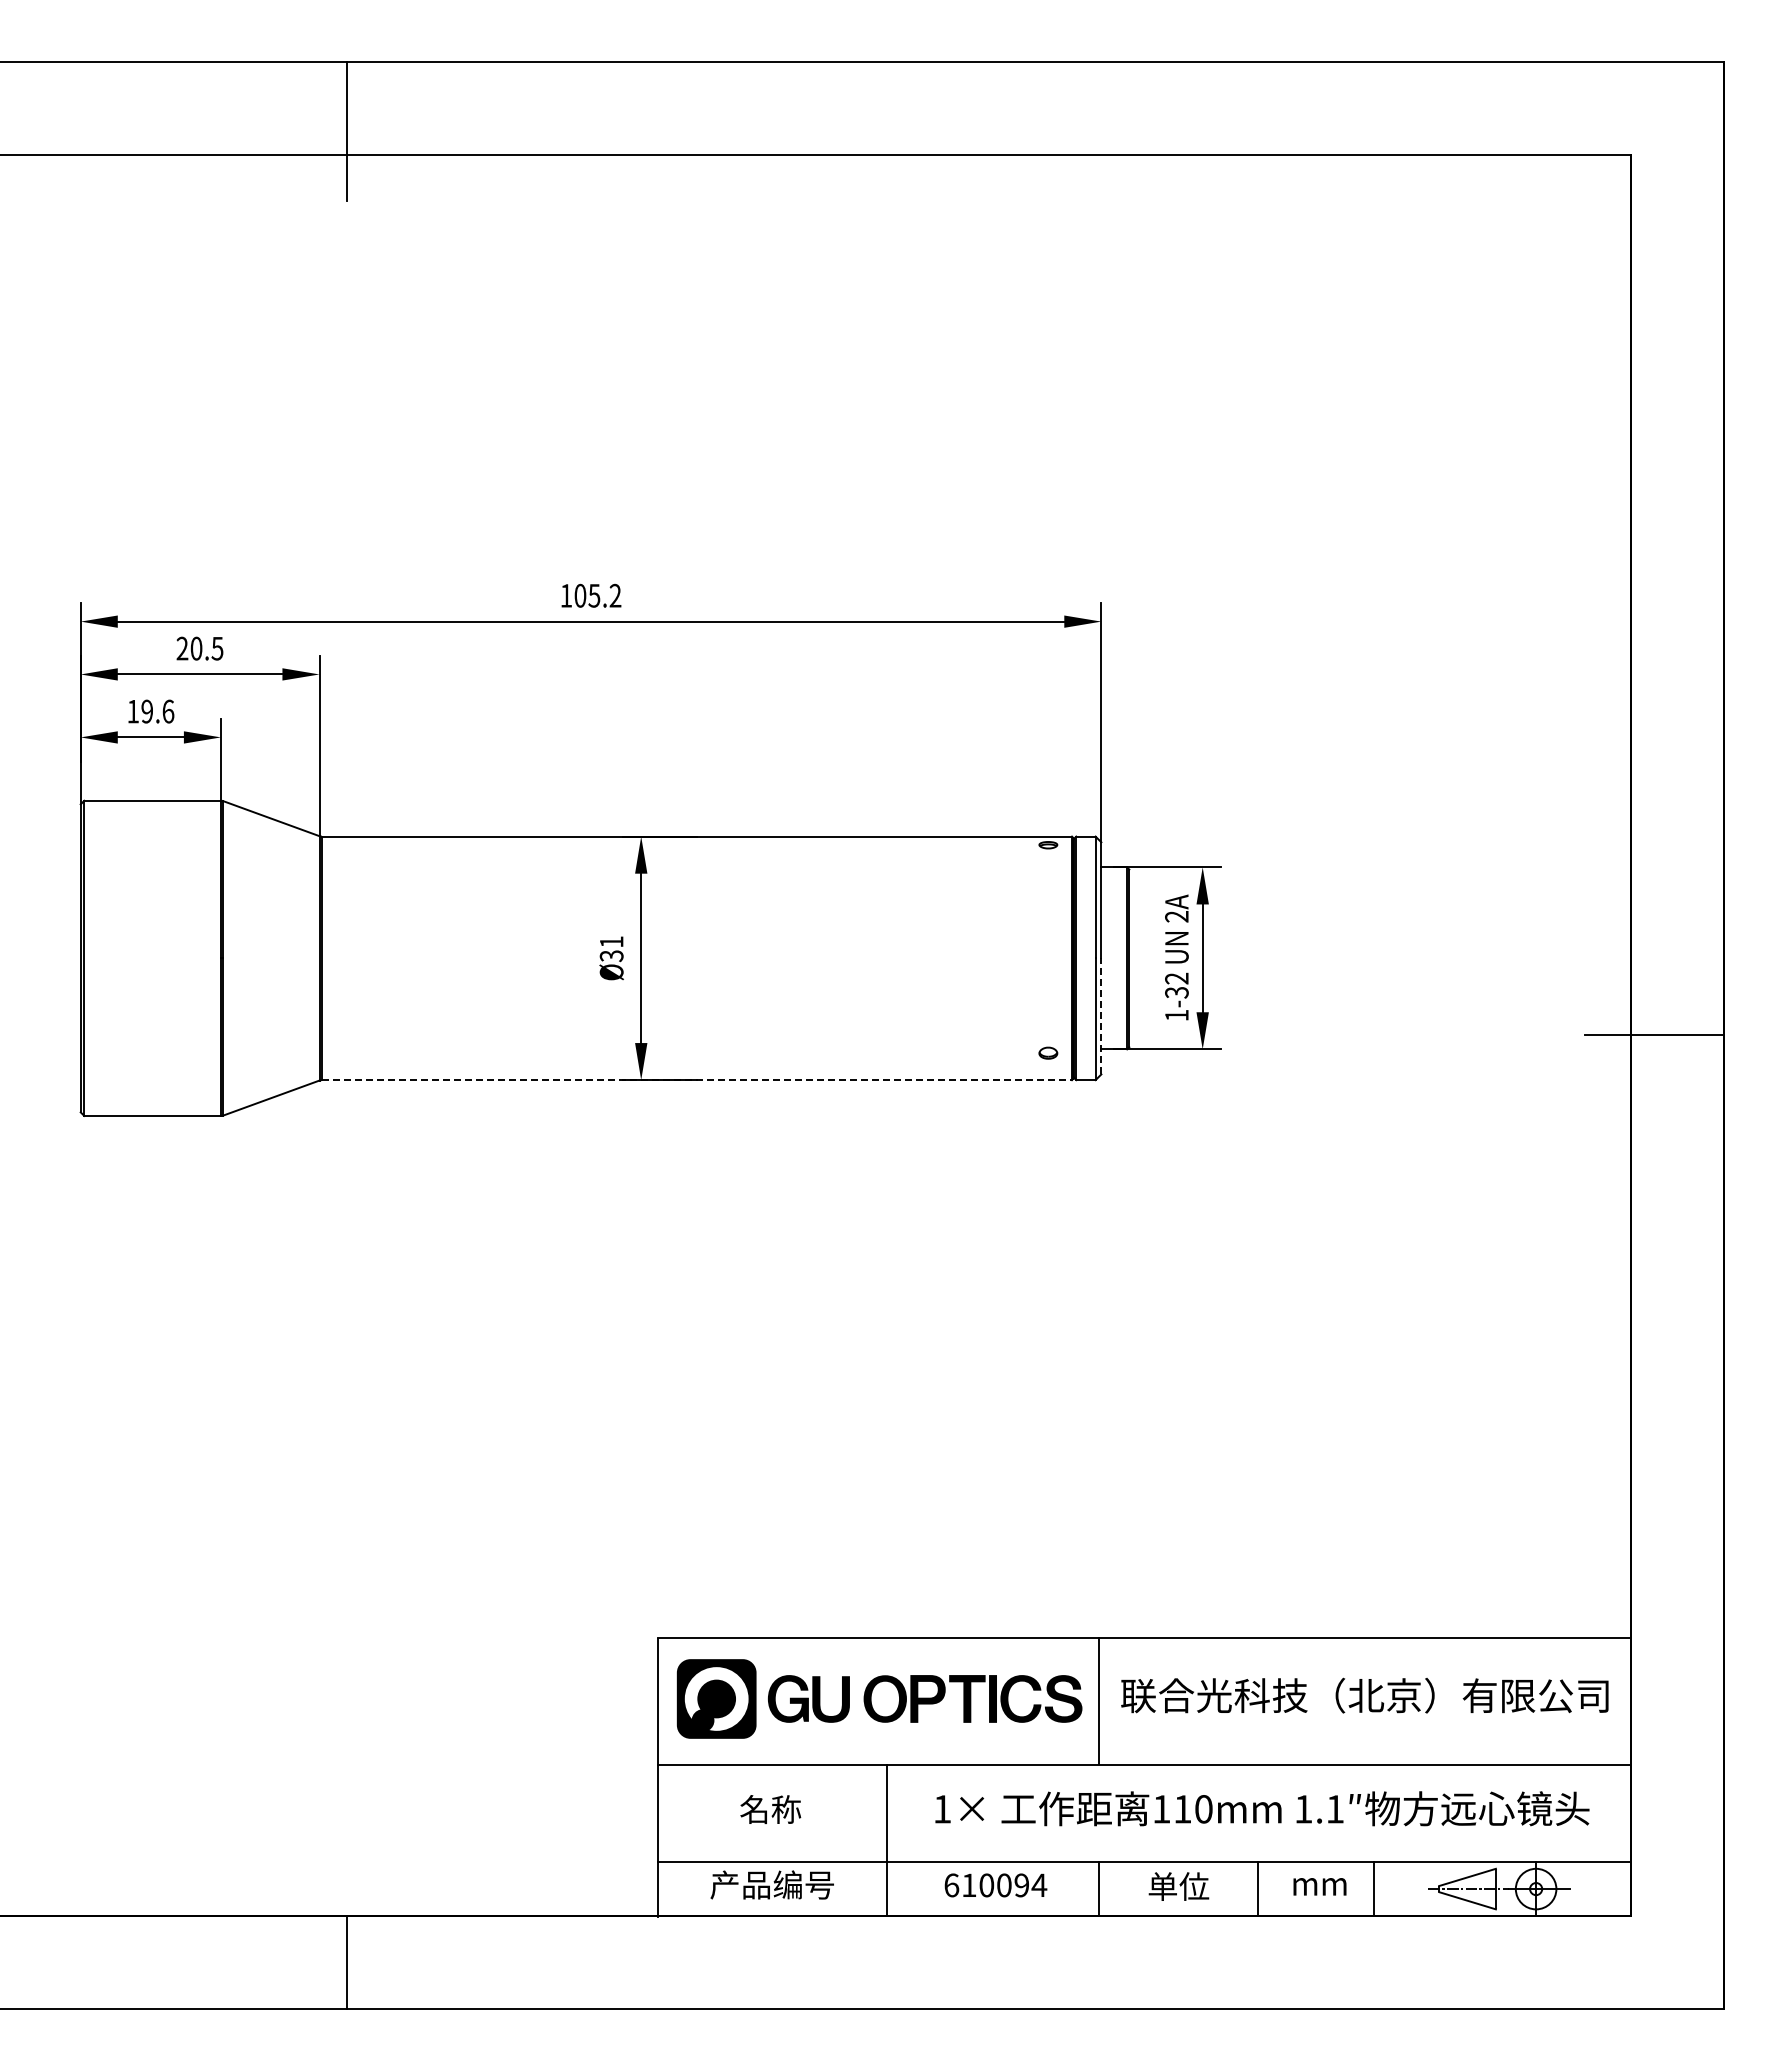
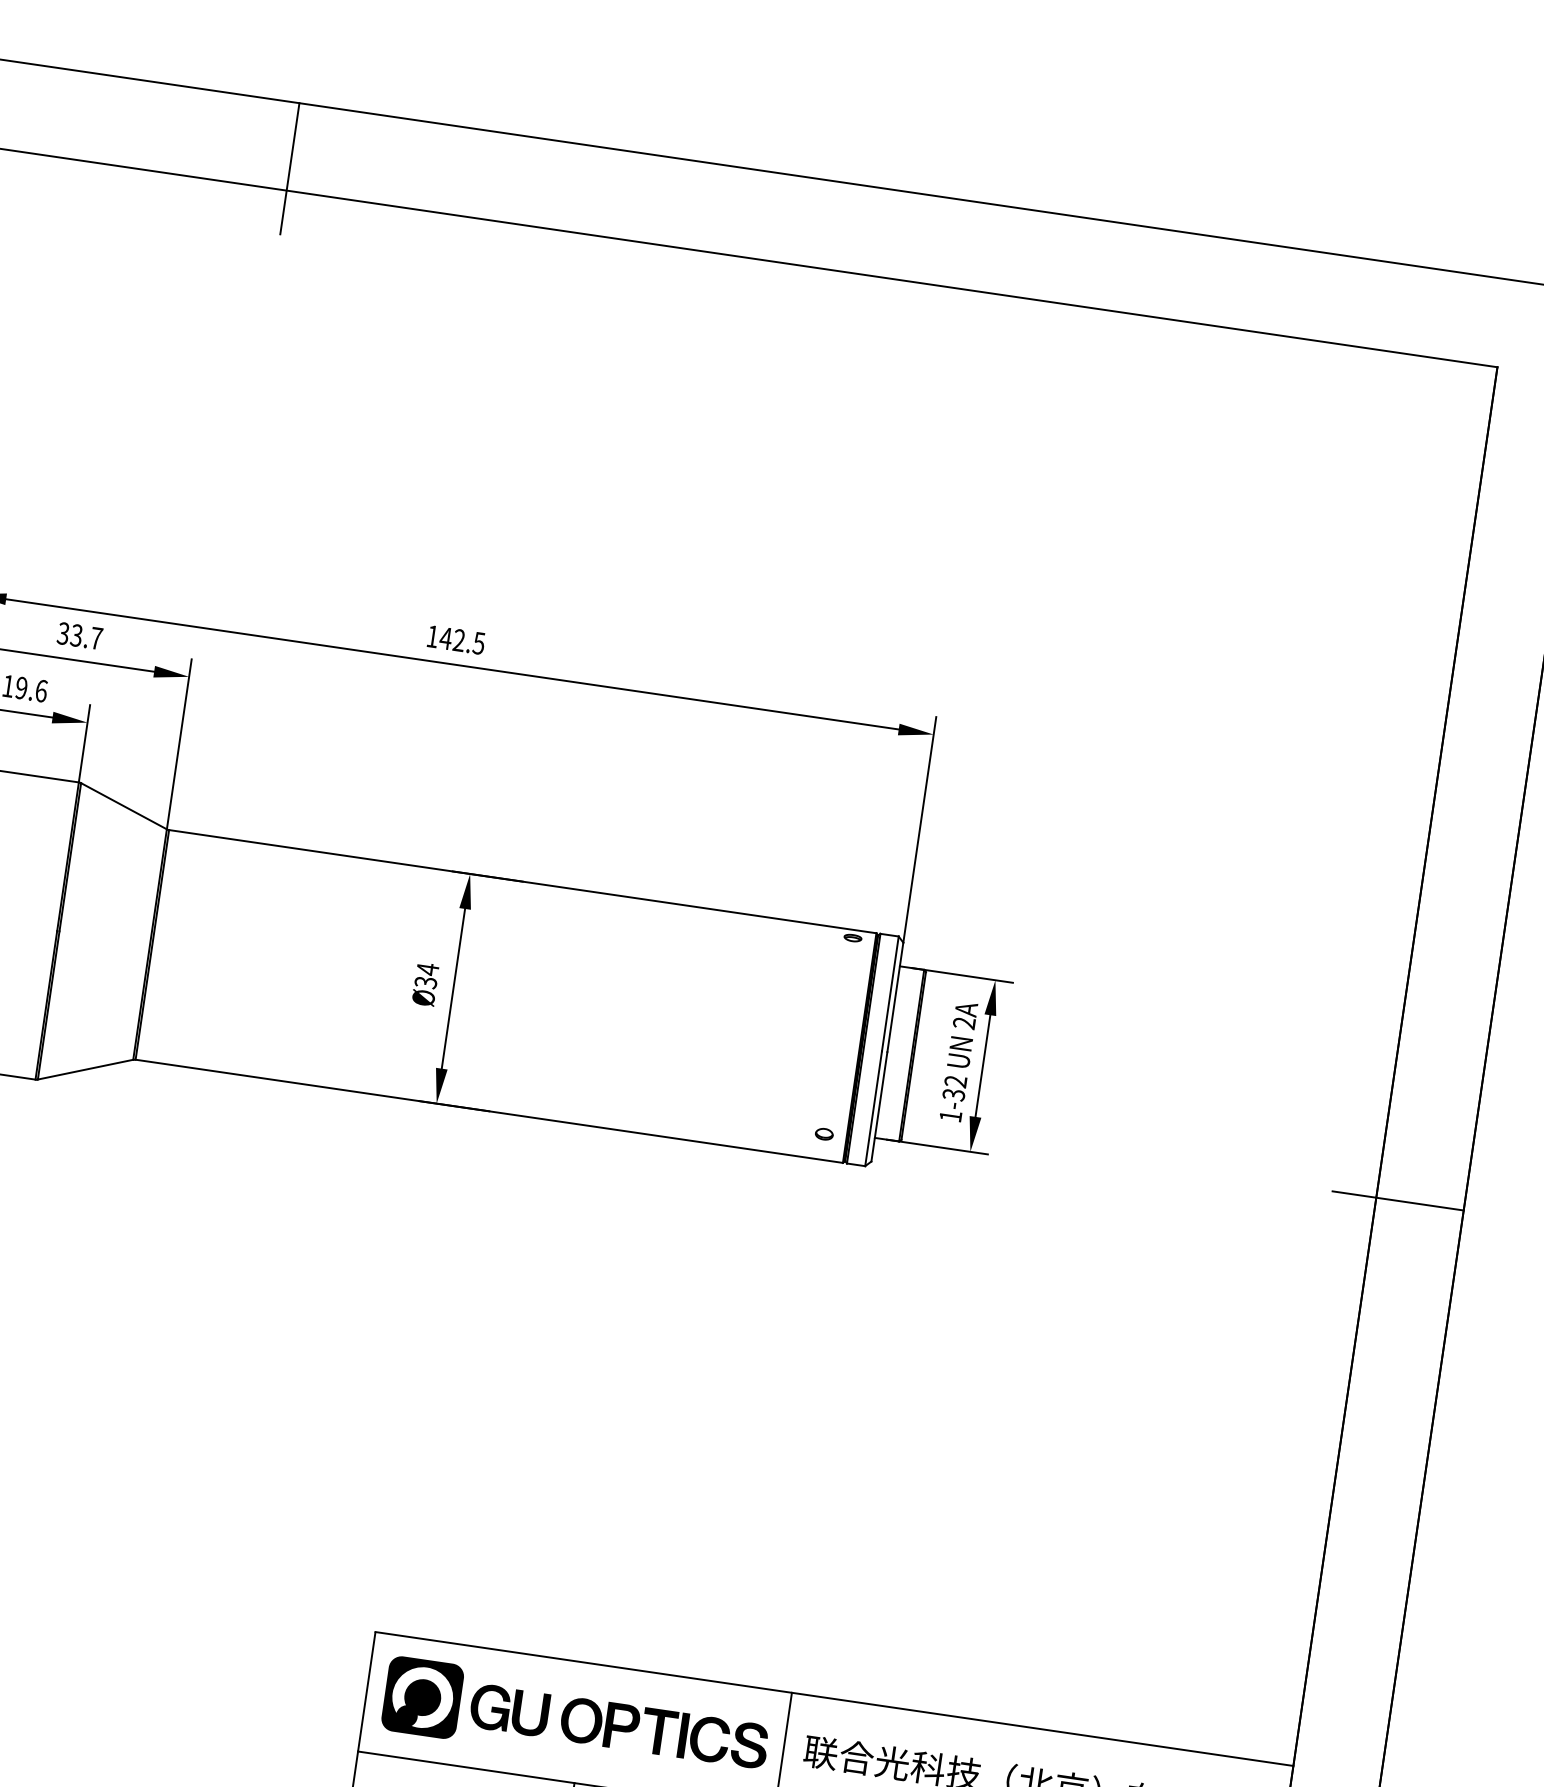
text: (597, 595) -> (462, 640), 105.2 -> 142.5
text: (199, 648) -> (79, 635), 20.5 -> 33.7
text: (611, 941) -> (427, 968), Ø31 -> Ø34
line: (1101, 1015) -> (879, 1106), dashed -> solid
line: (697, 1080) -> (489, 1111), dashed -> solid

